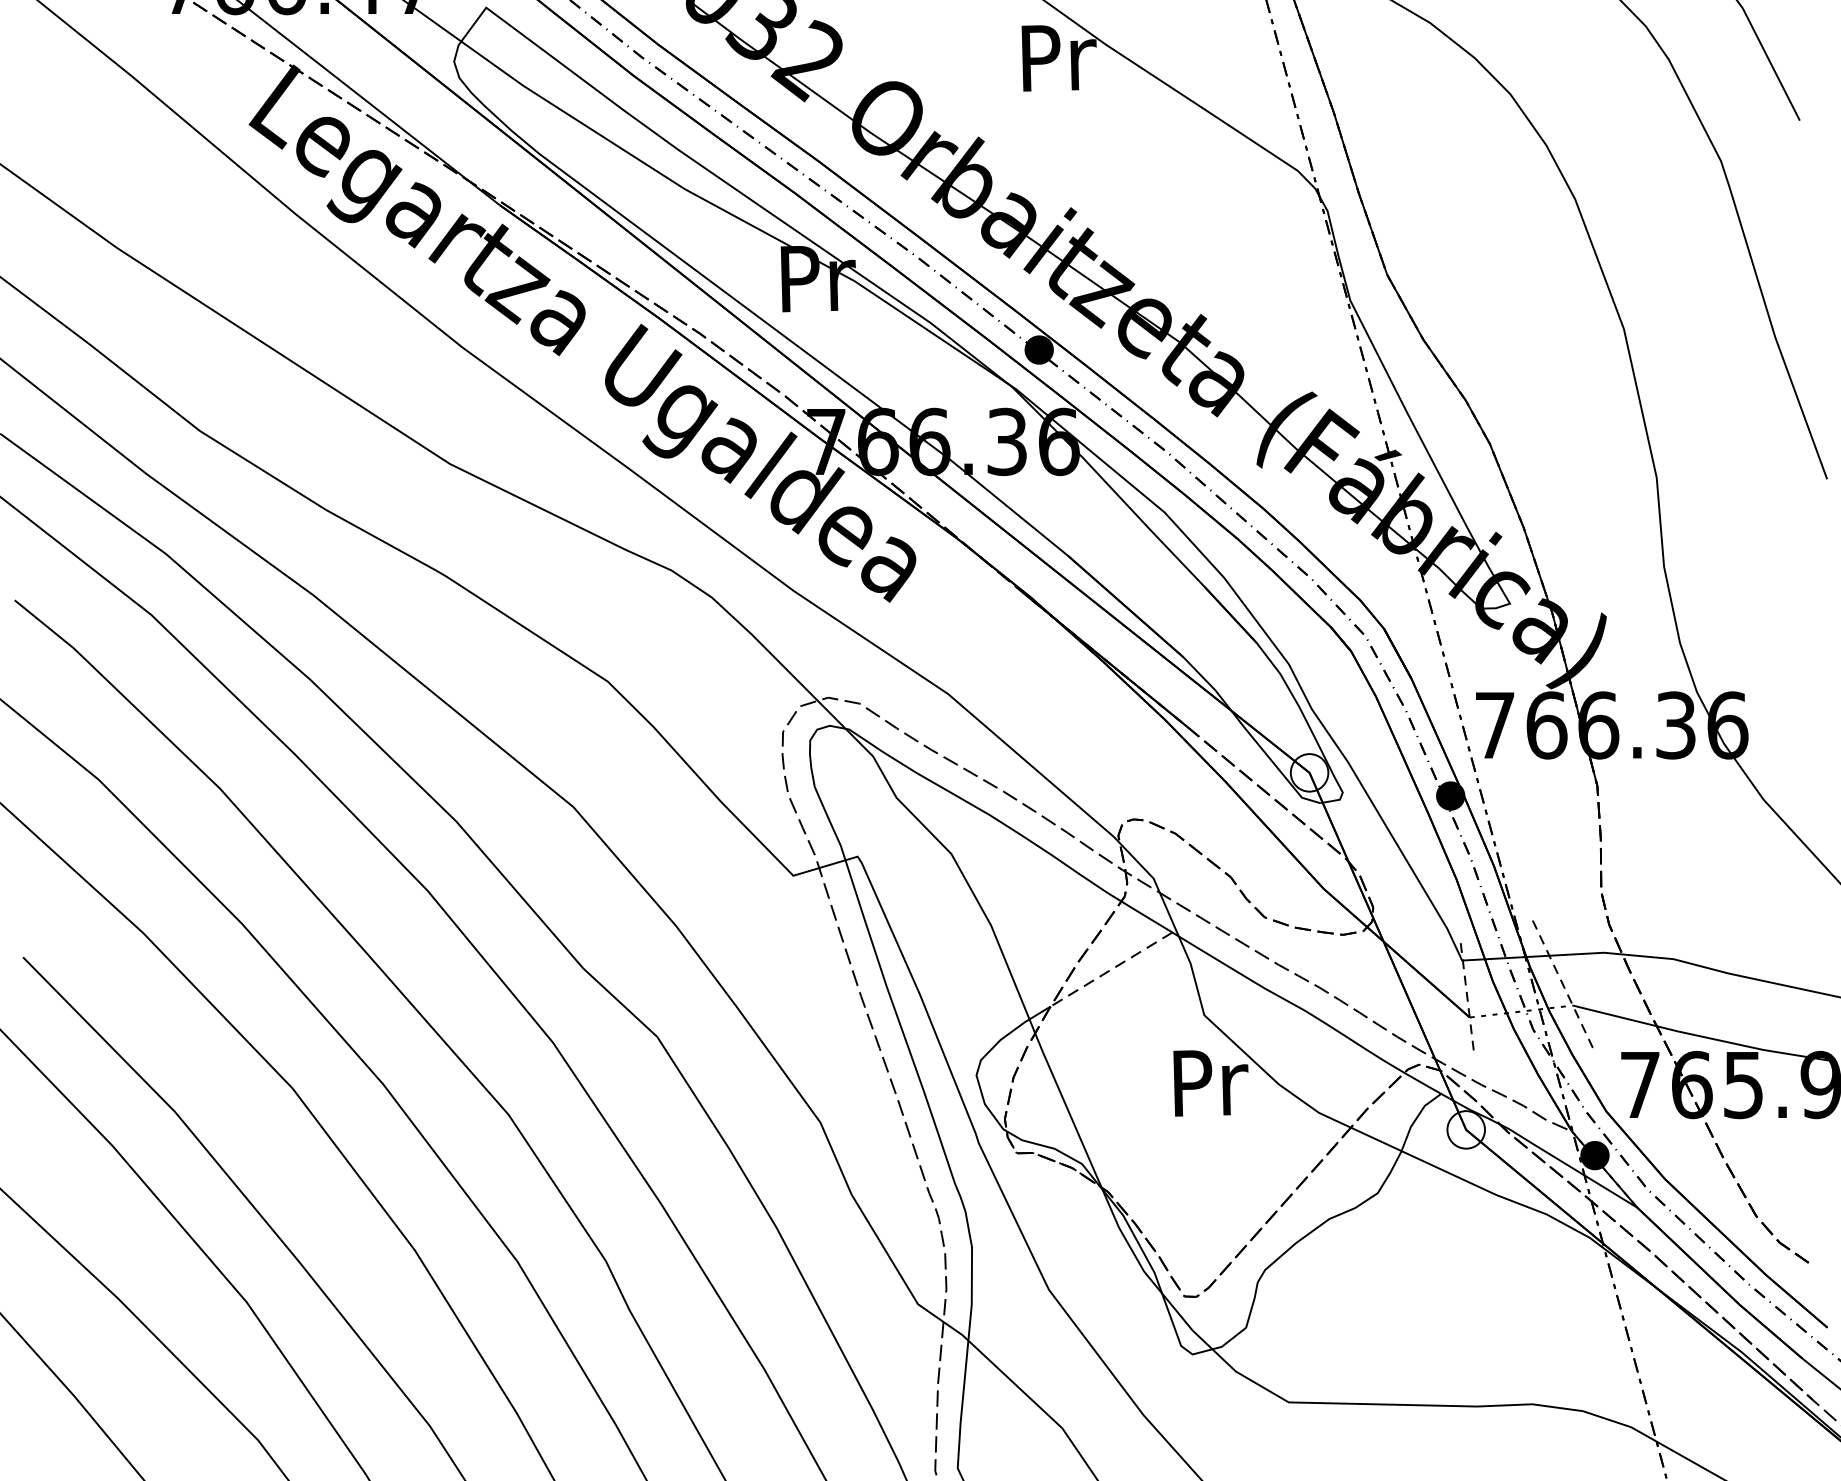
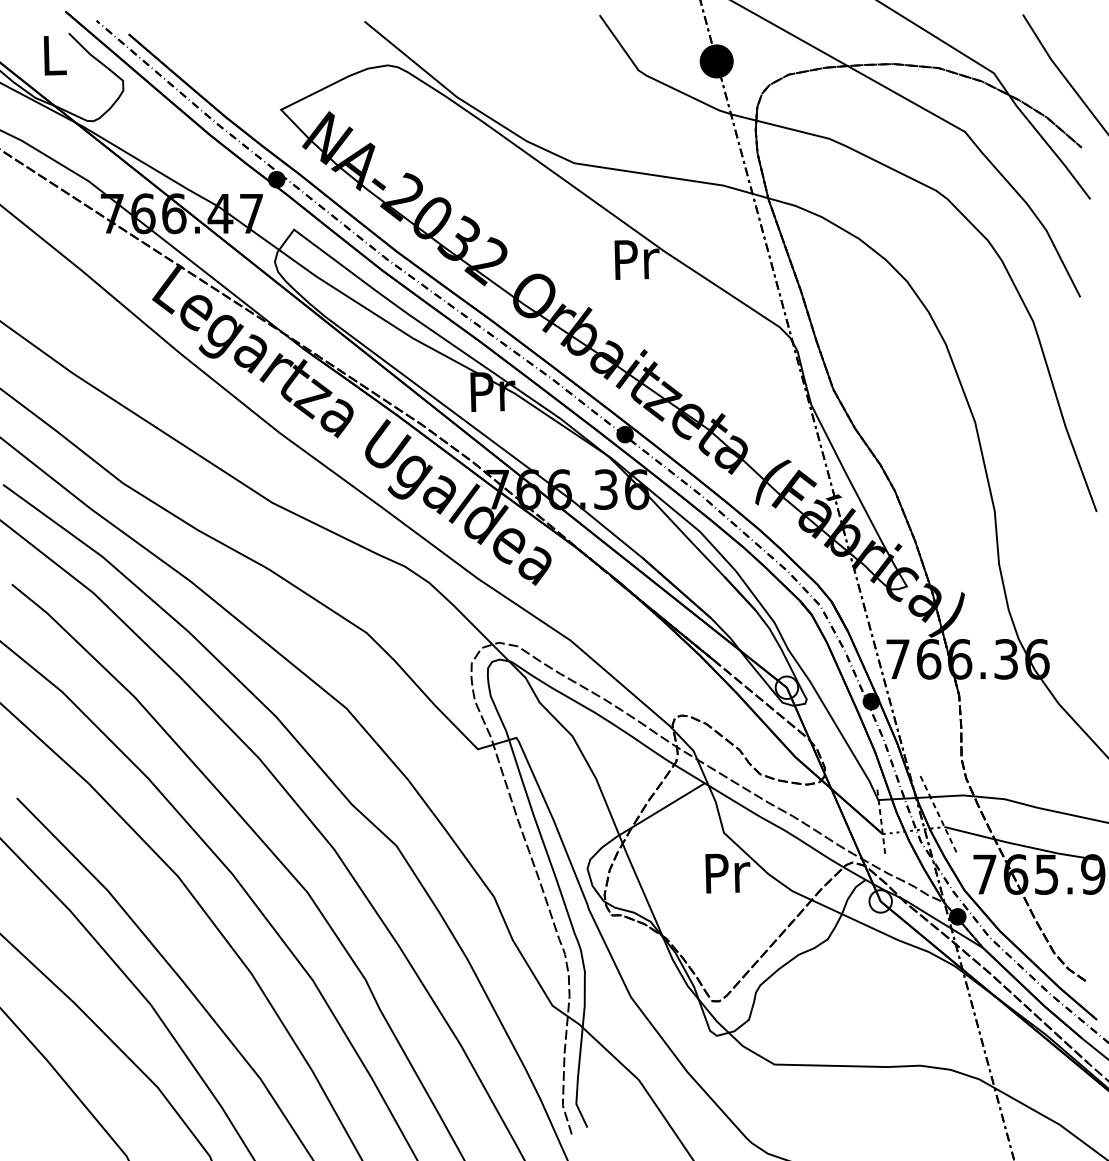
line: (1110, 969) -> (667, 805), dashed -> solid

